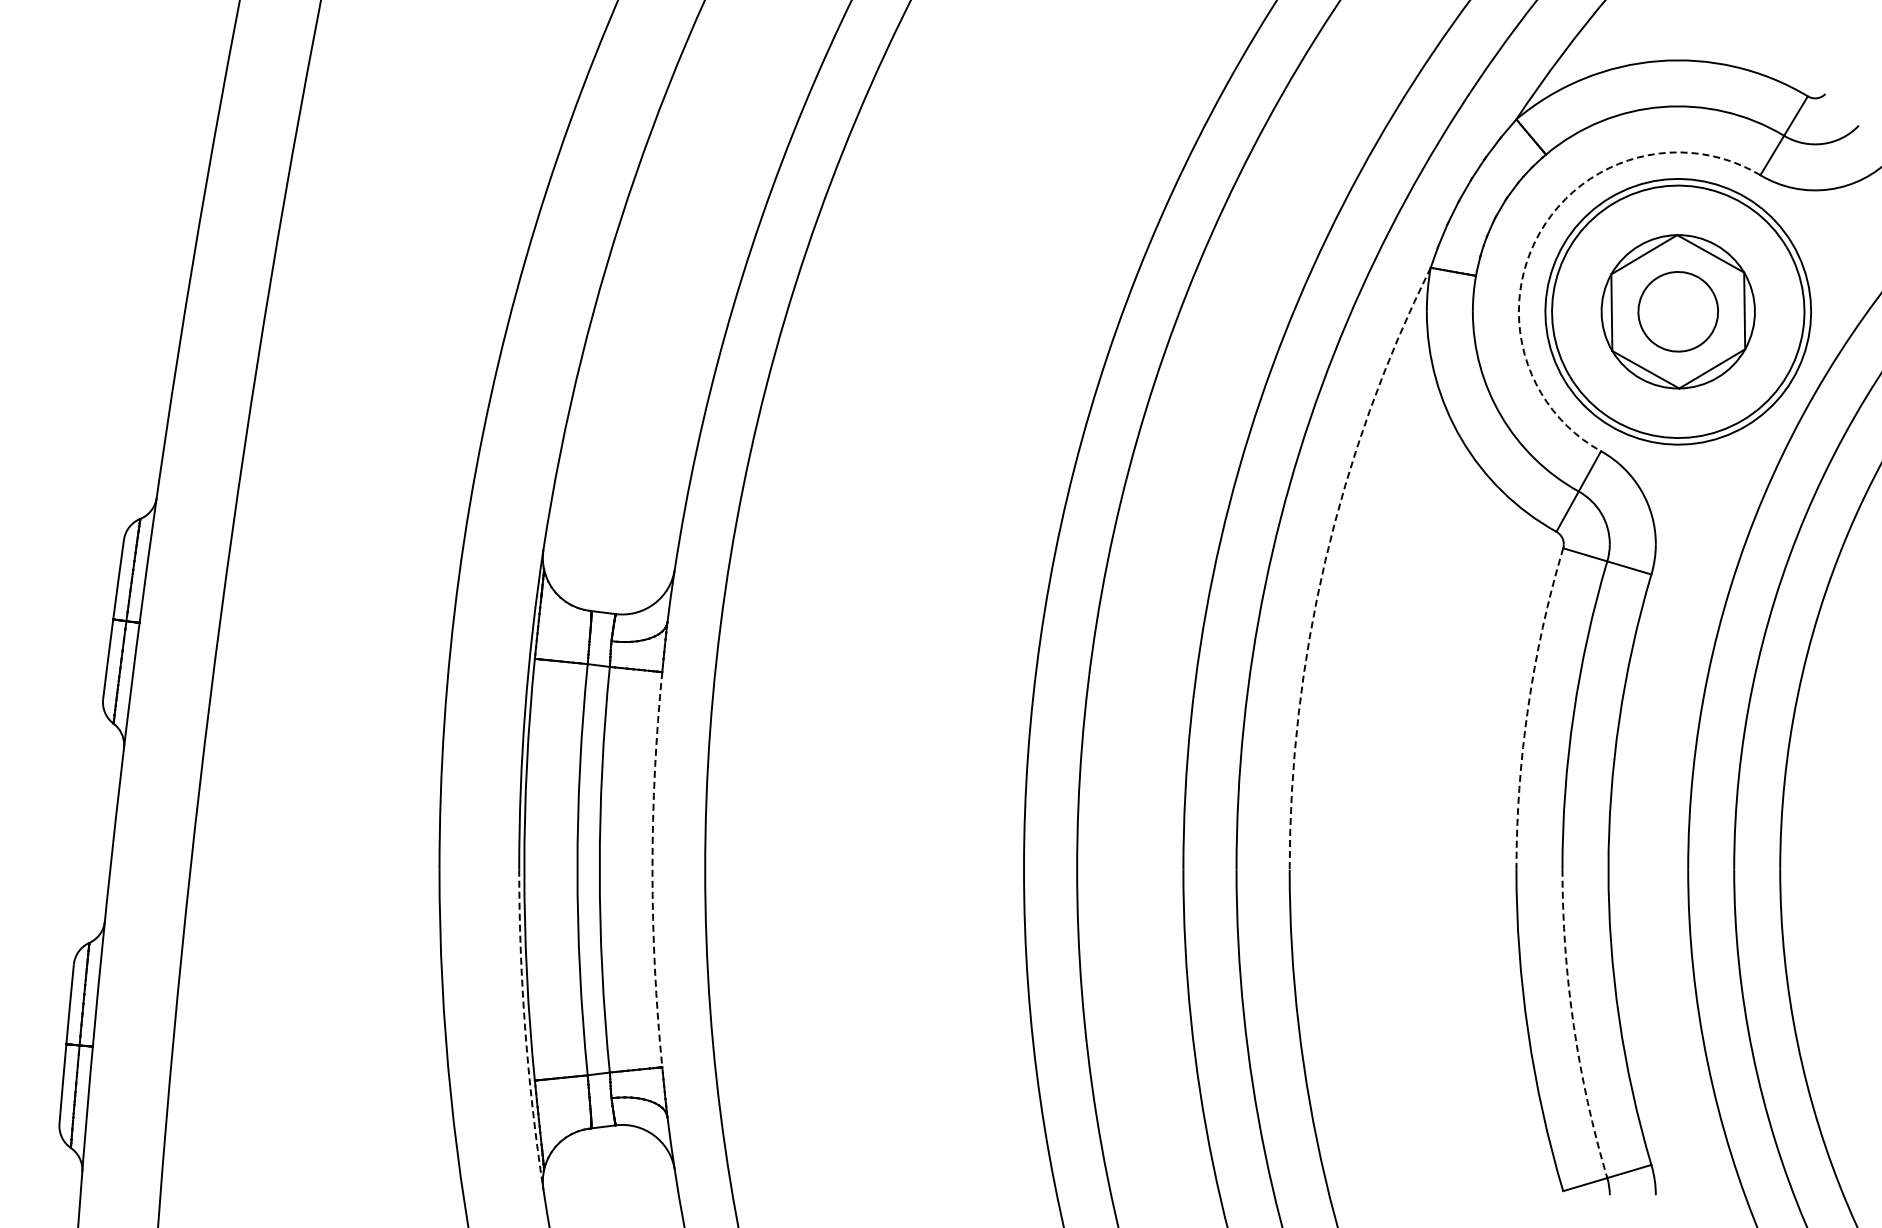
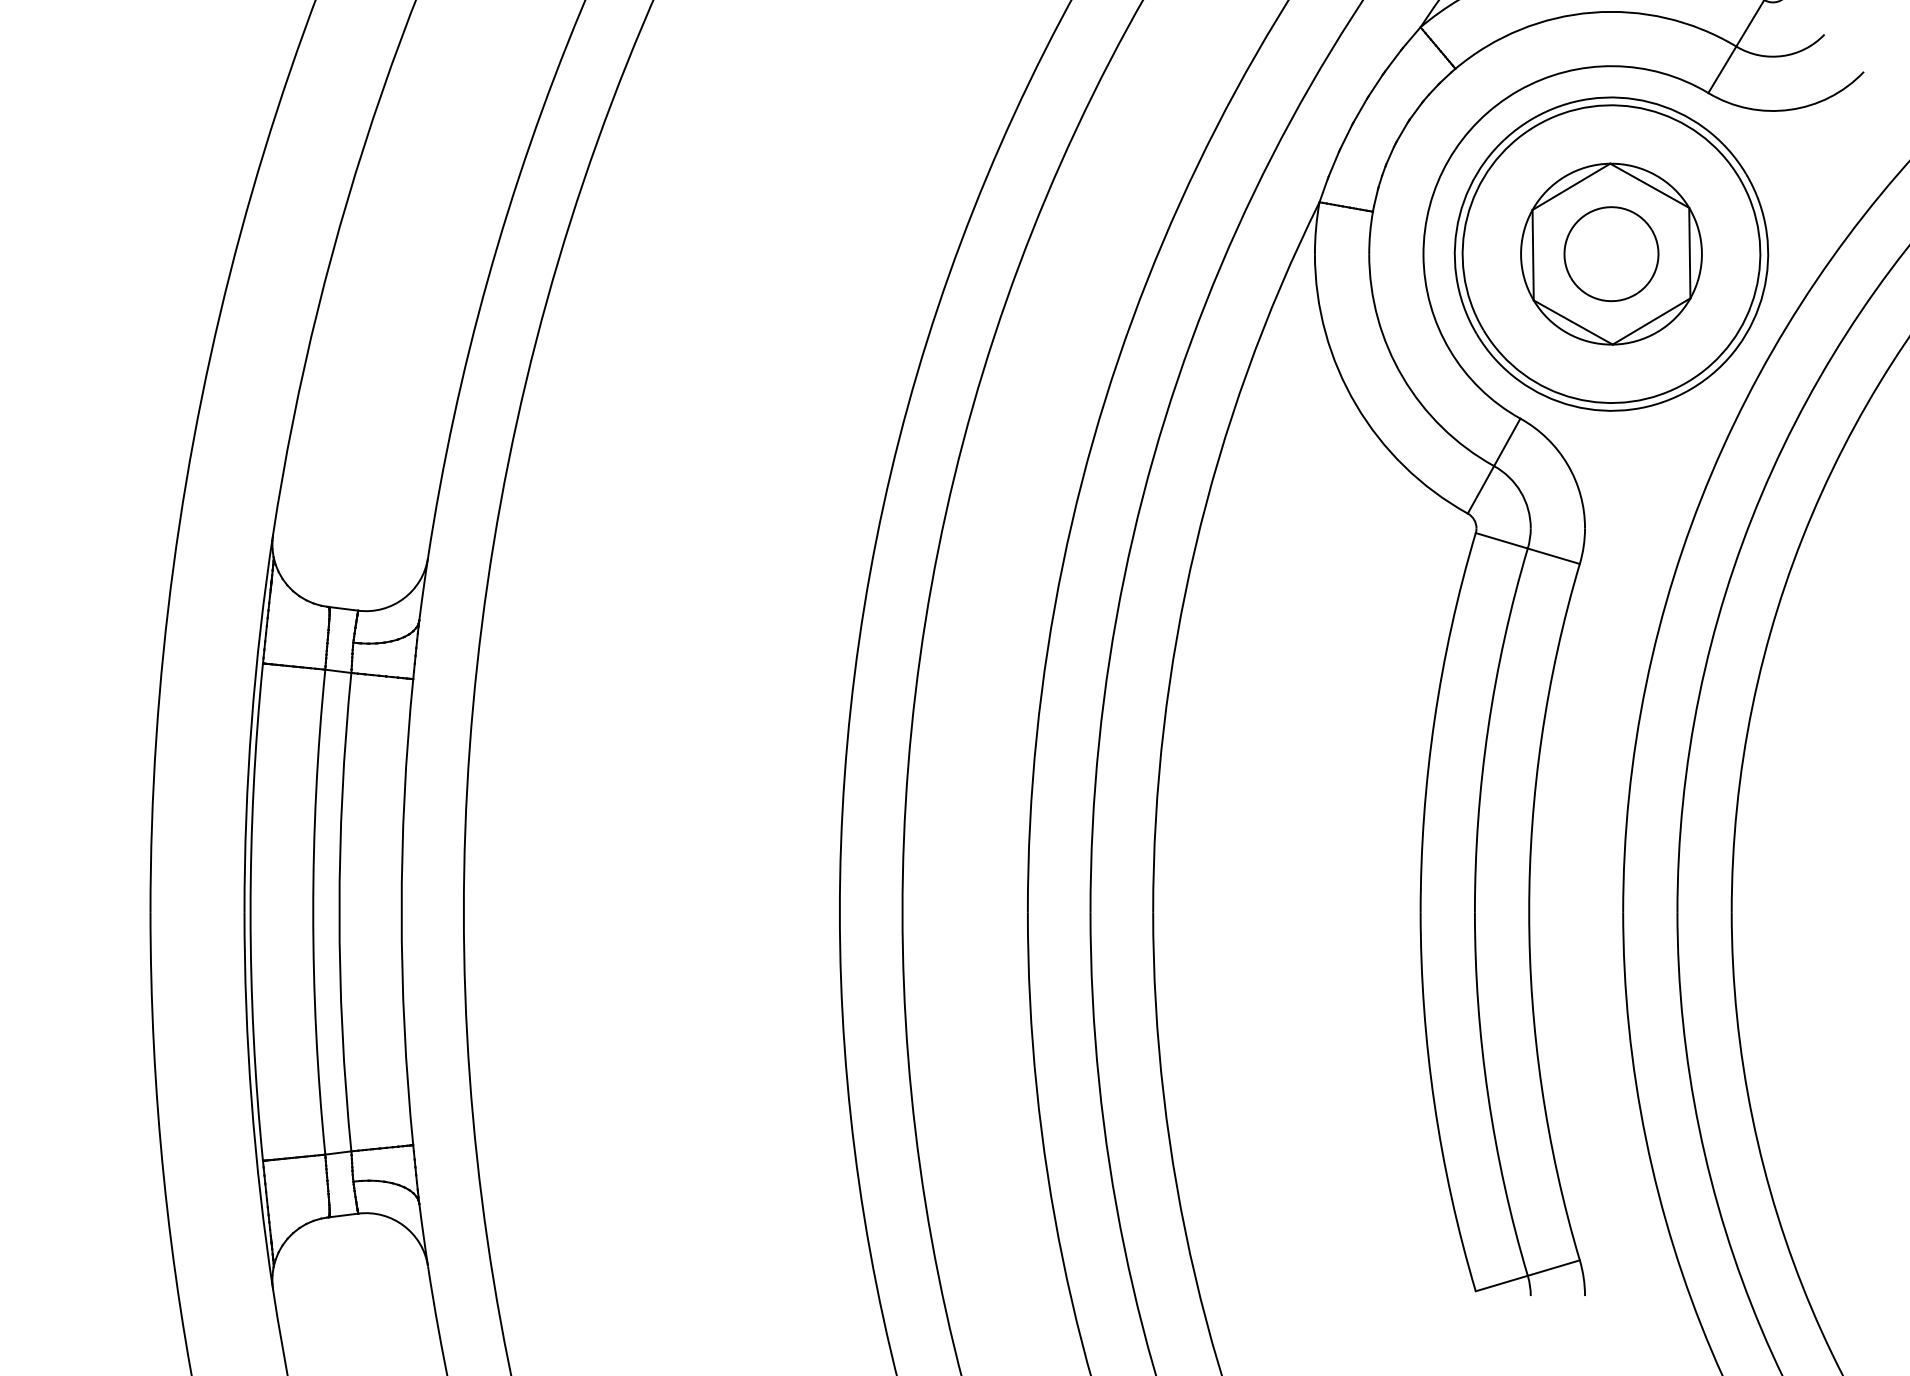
arc: (1540, 232) -> (1449, 160), dashed -> solid
arc: (1325, 560) -> (1195, 547), dashed -> solid
arc: (1528, 707) -> (1434, 720), dashed -> solid
arc: (652, 869) -> (401, 911), dashed -> solid
arc: (1573, 1025) -> (1487, 1095), dashed -> solid
arc: (525, 1030) -> (251, 1101), dashed -> solid

